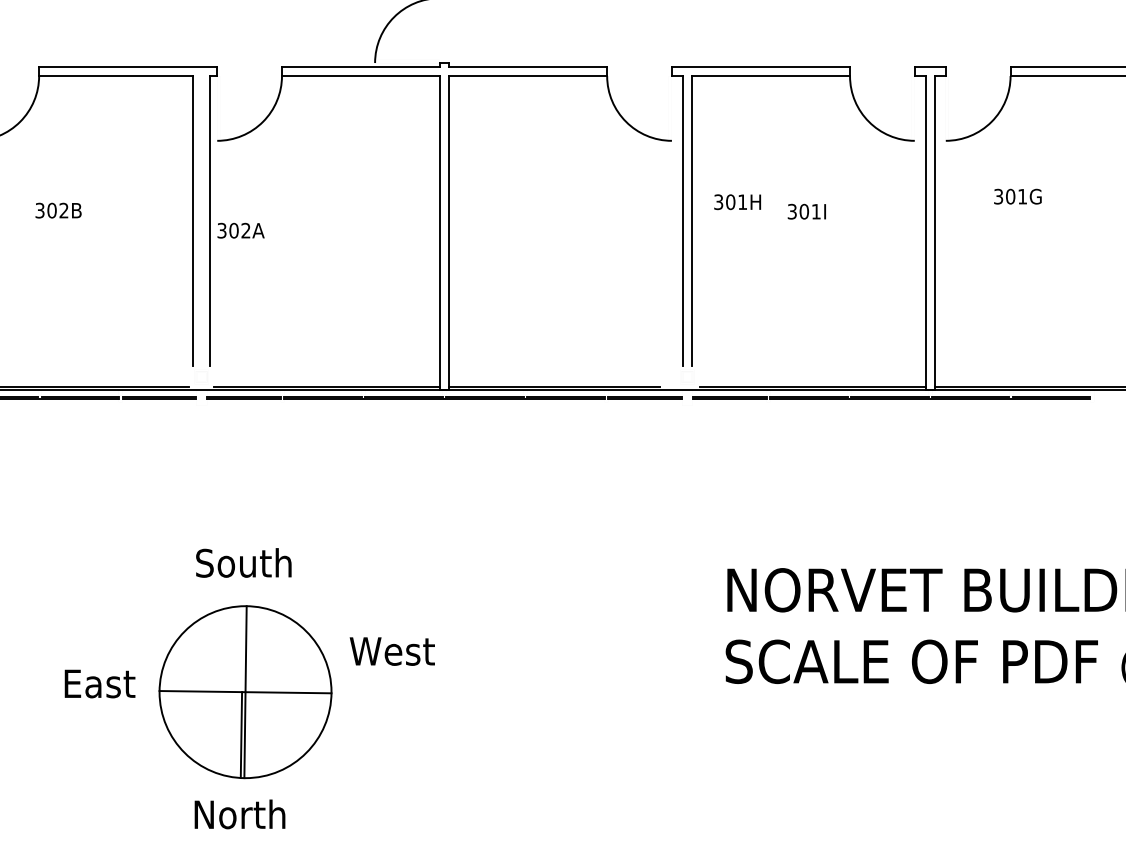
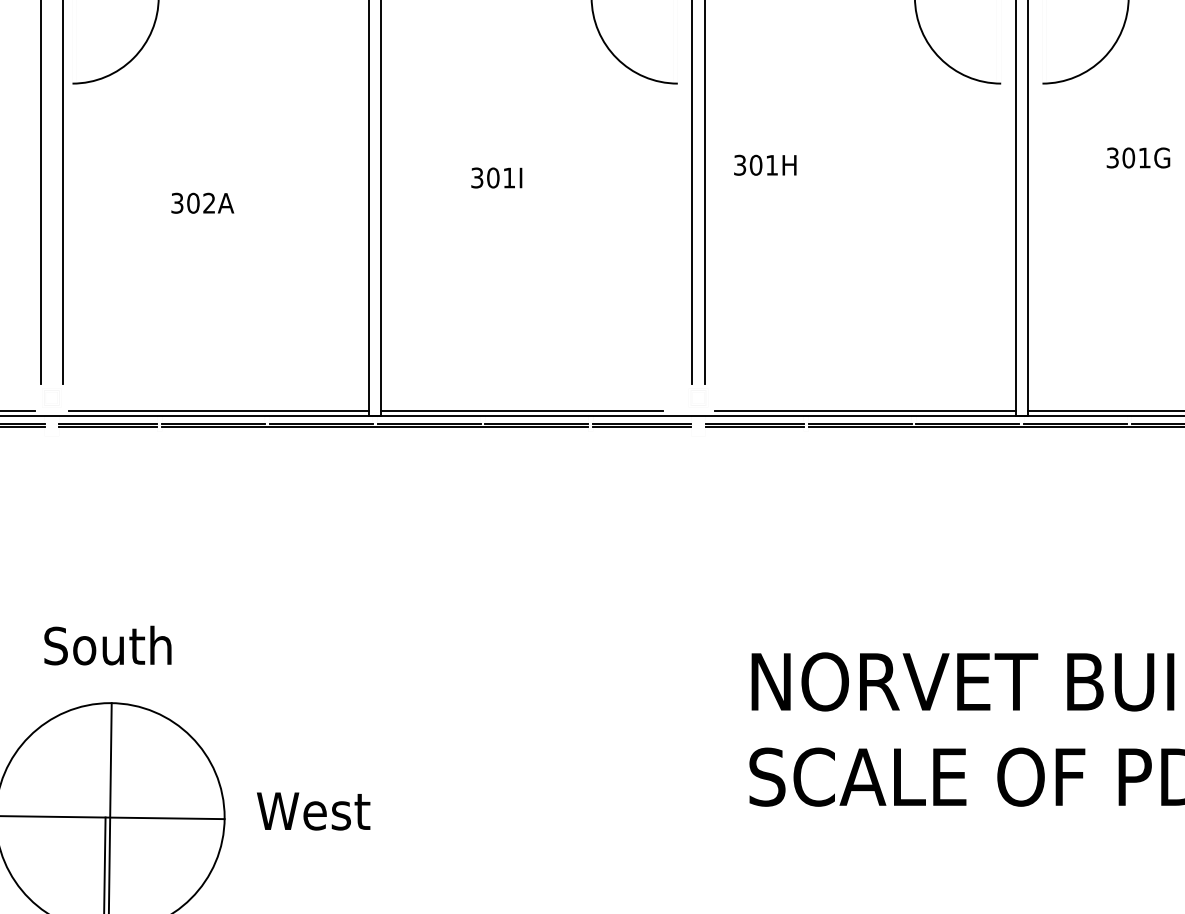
text: (806, 211) -> (496, 177), moved
text: (240, 230) -> (201, 202), moved
text: (391, 651) -> (312, 811), moved

